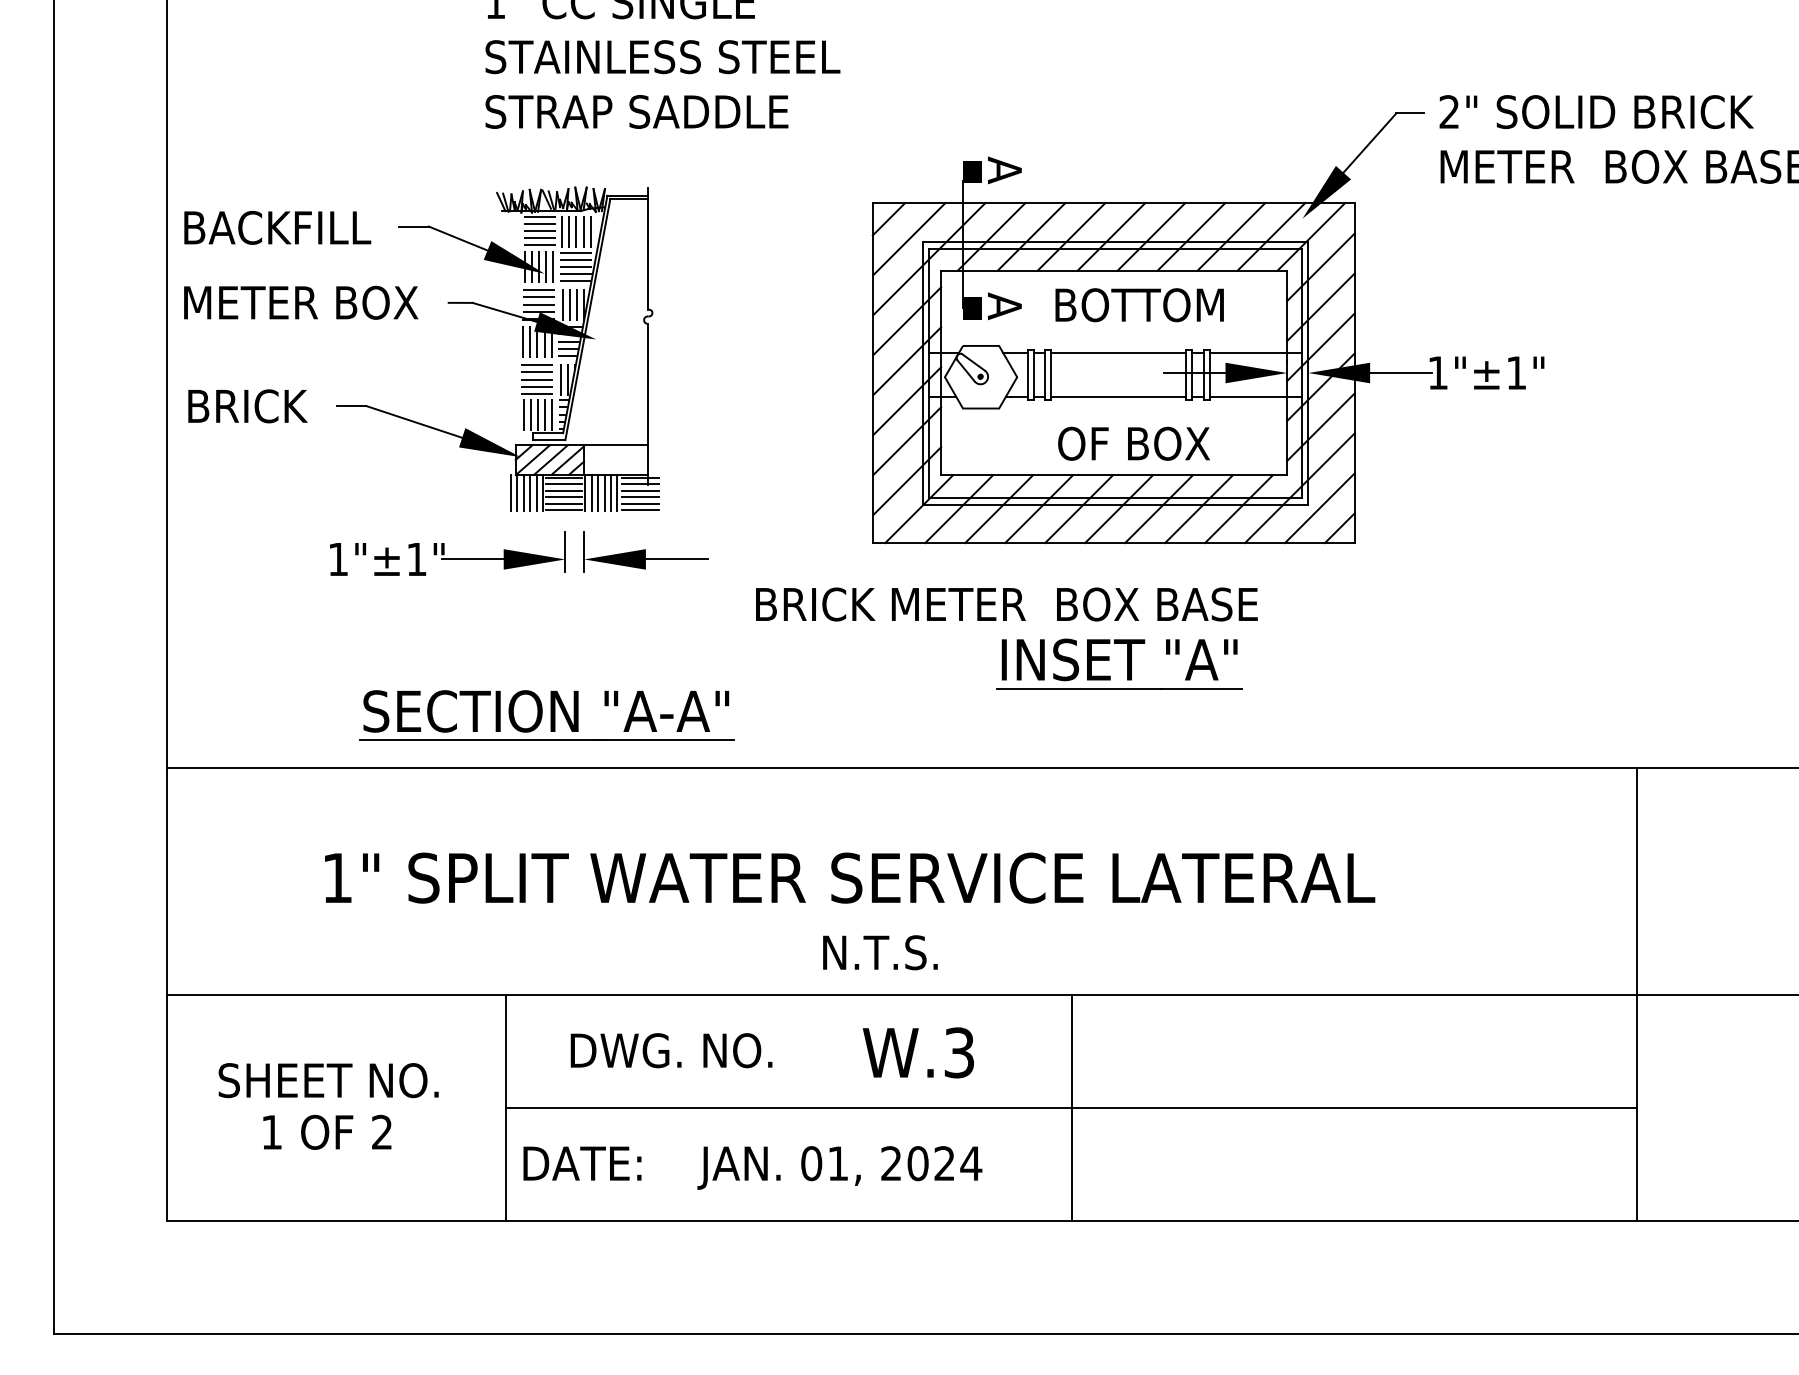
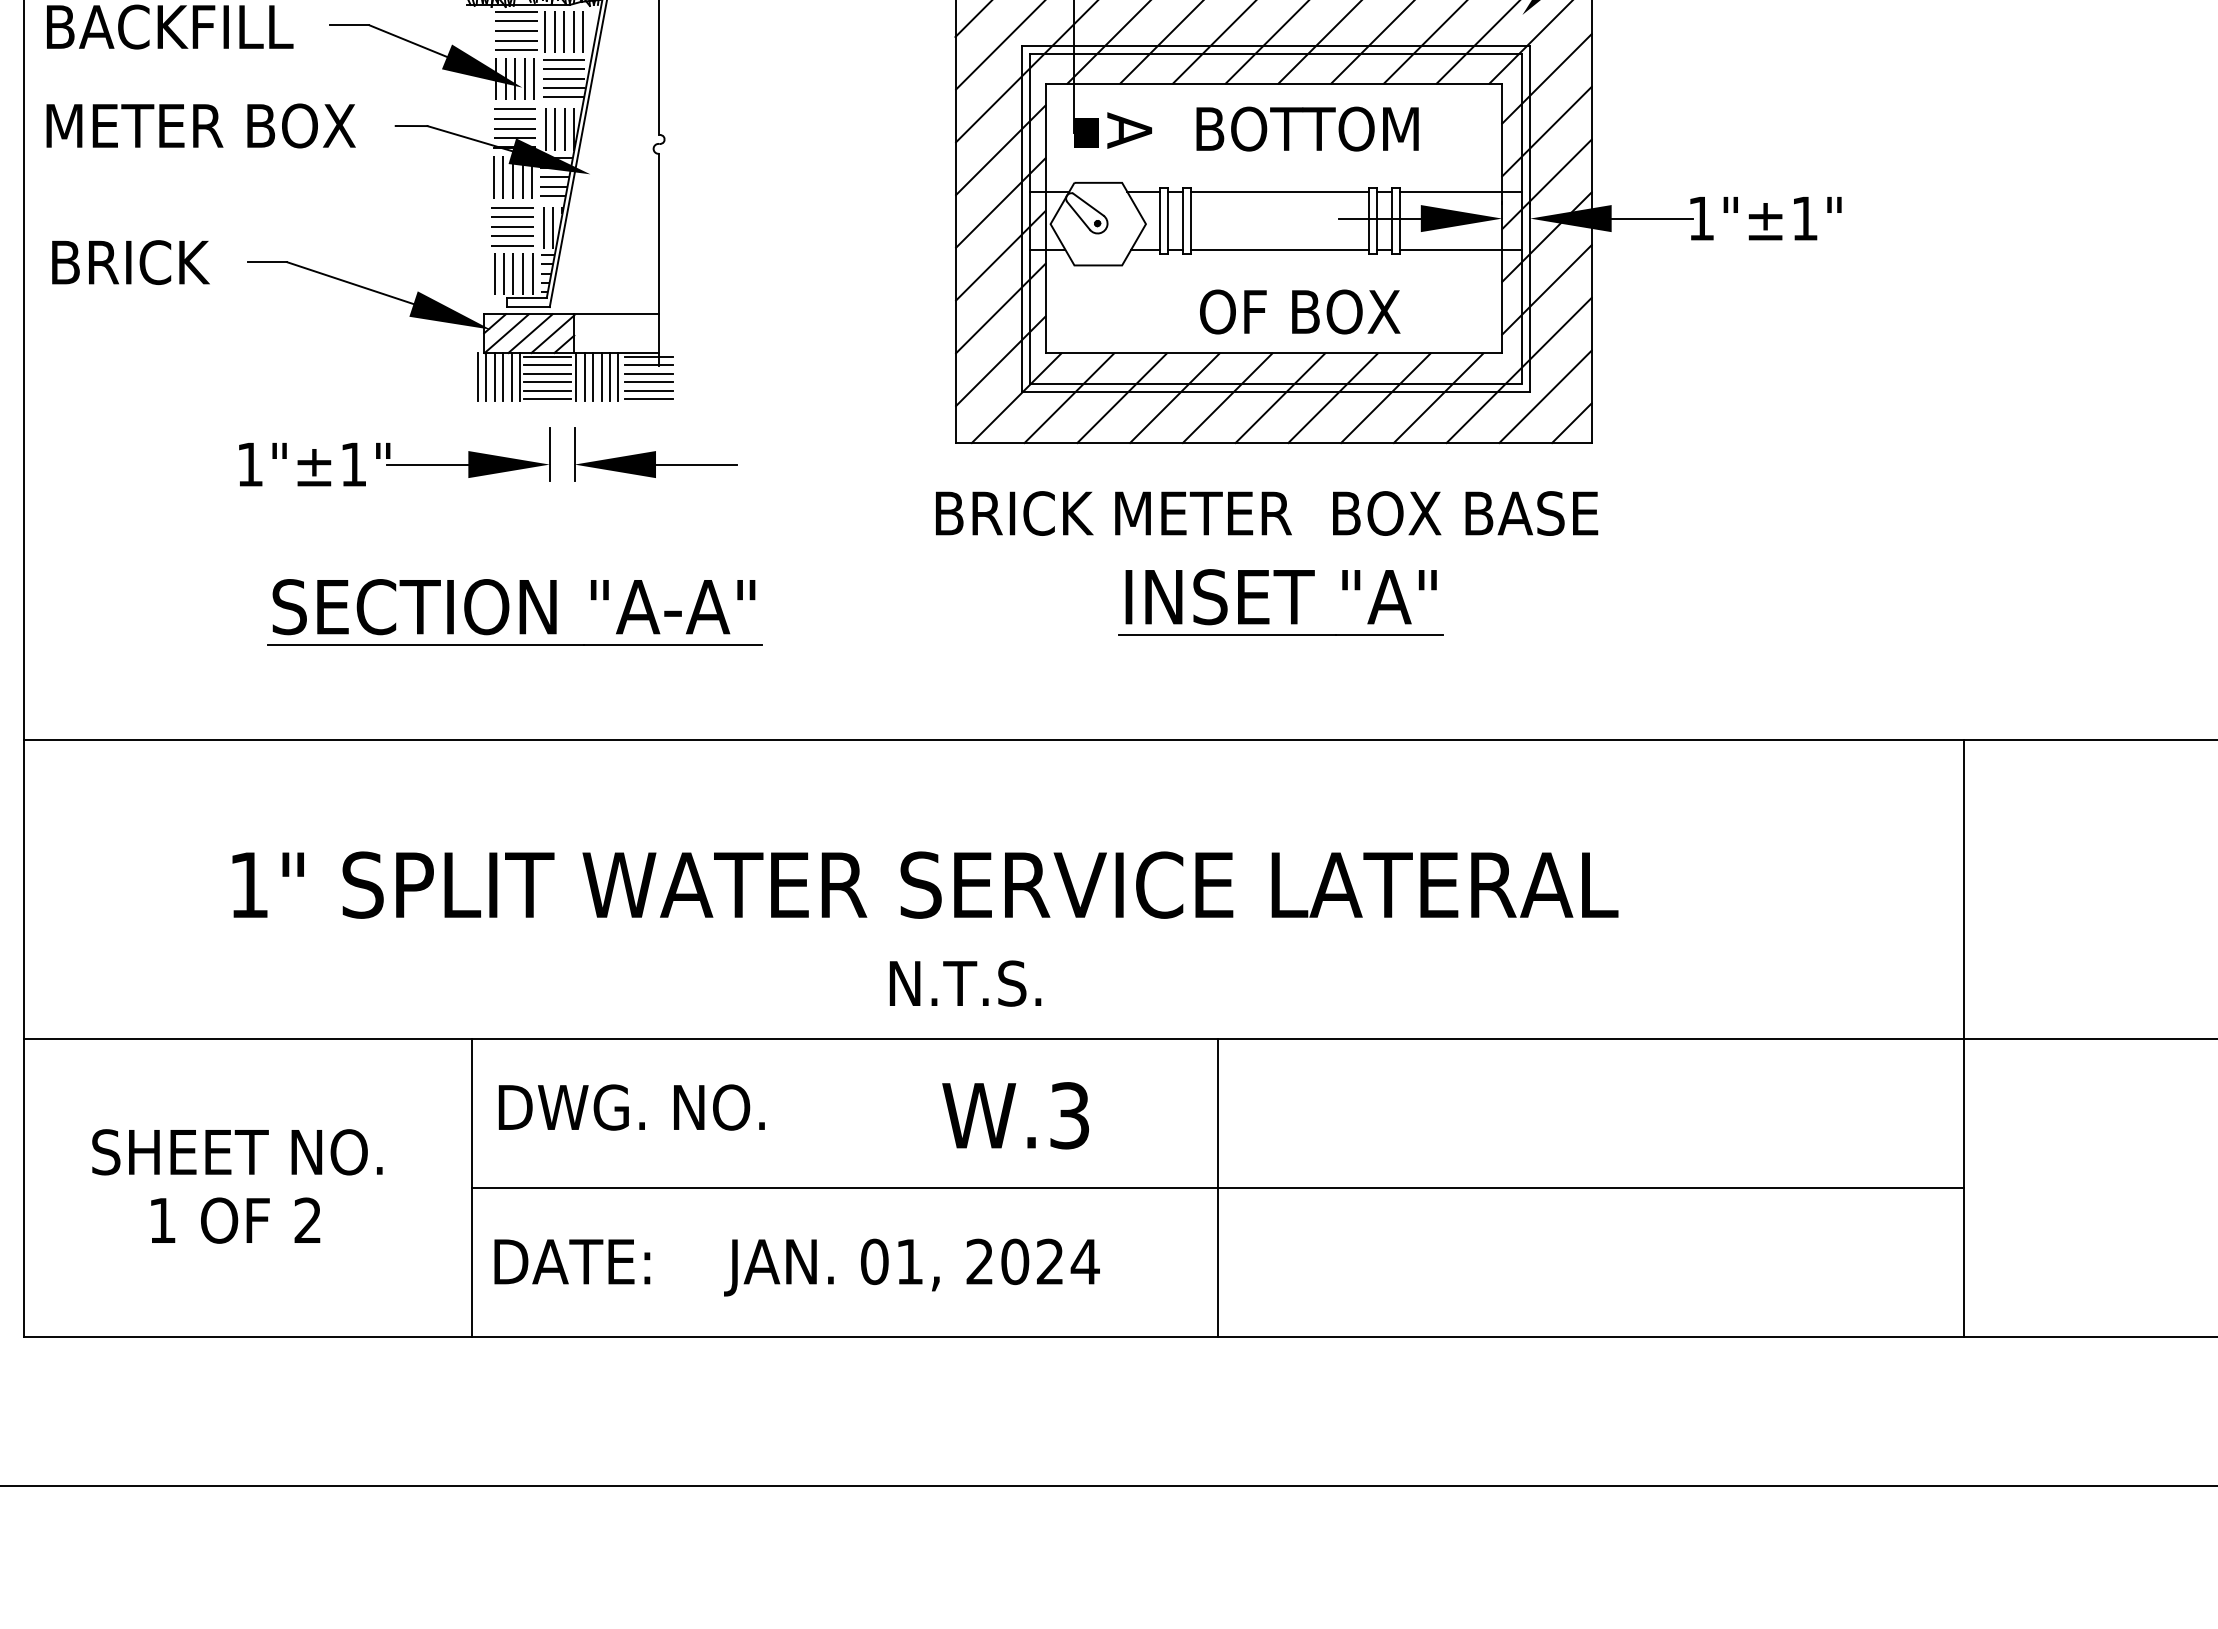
text: (1006, 604) -> (1266, 513), moved
part: (546, 715) -> (514, 612), moved
text: (671, 1050) -> (631, 1107), moved

